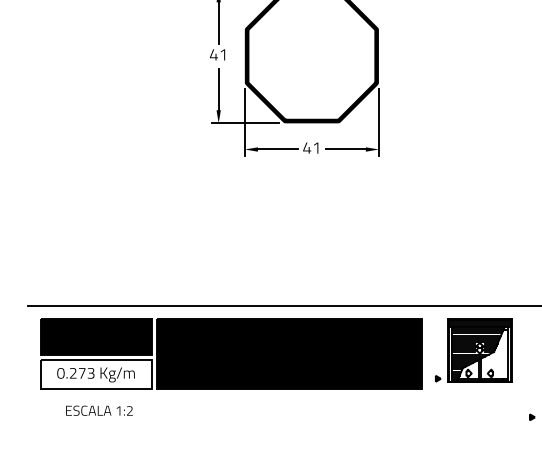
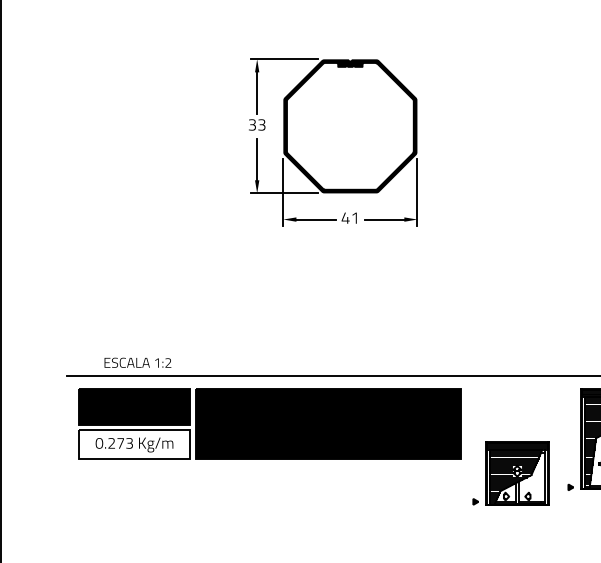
text: (218, 54) -> (256, 124), 41 -> 33
part: (473, 350) -> (510, 473), moved
text: (99, 410) -> (137, 362), moved

